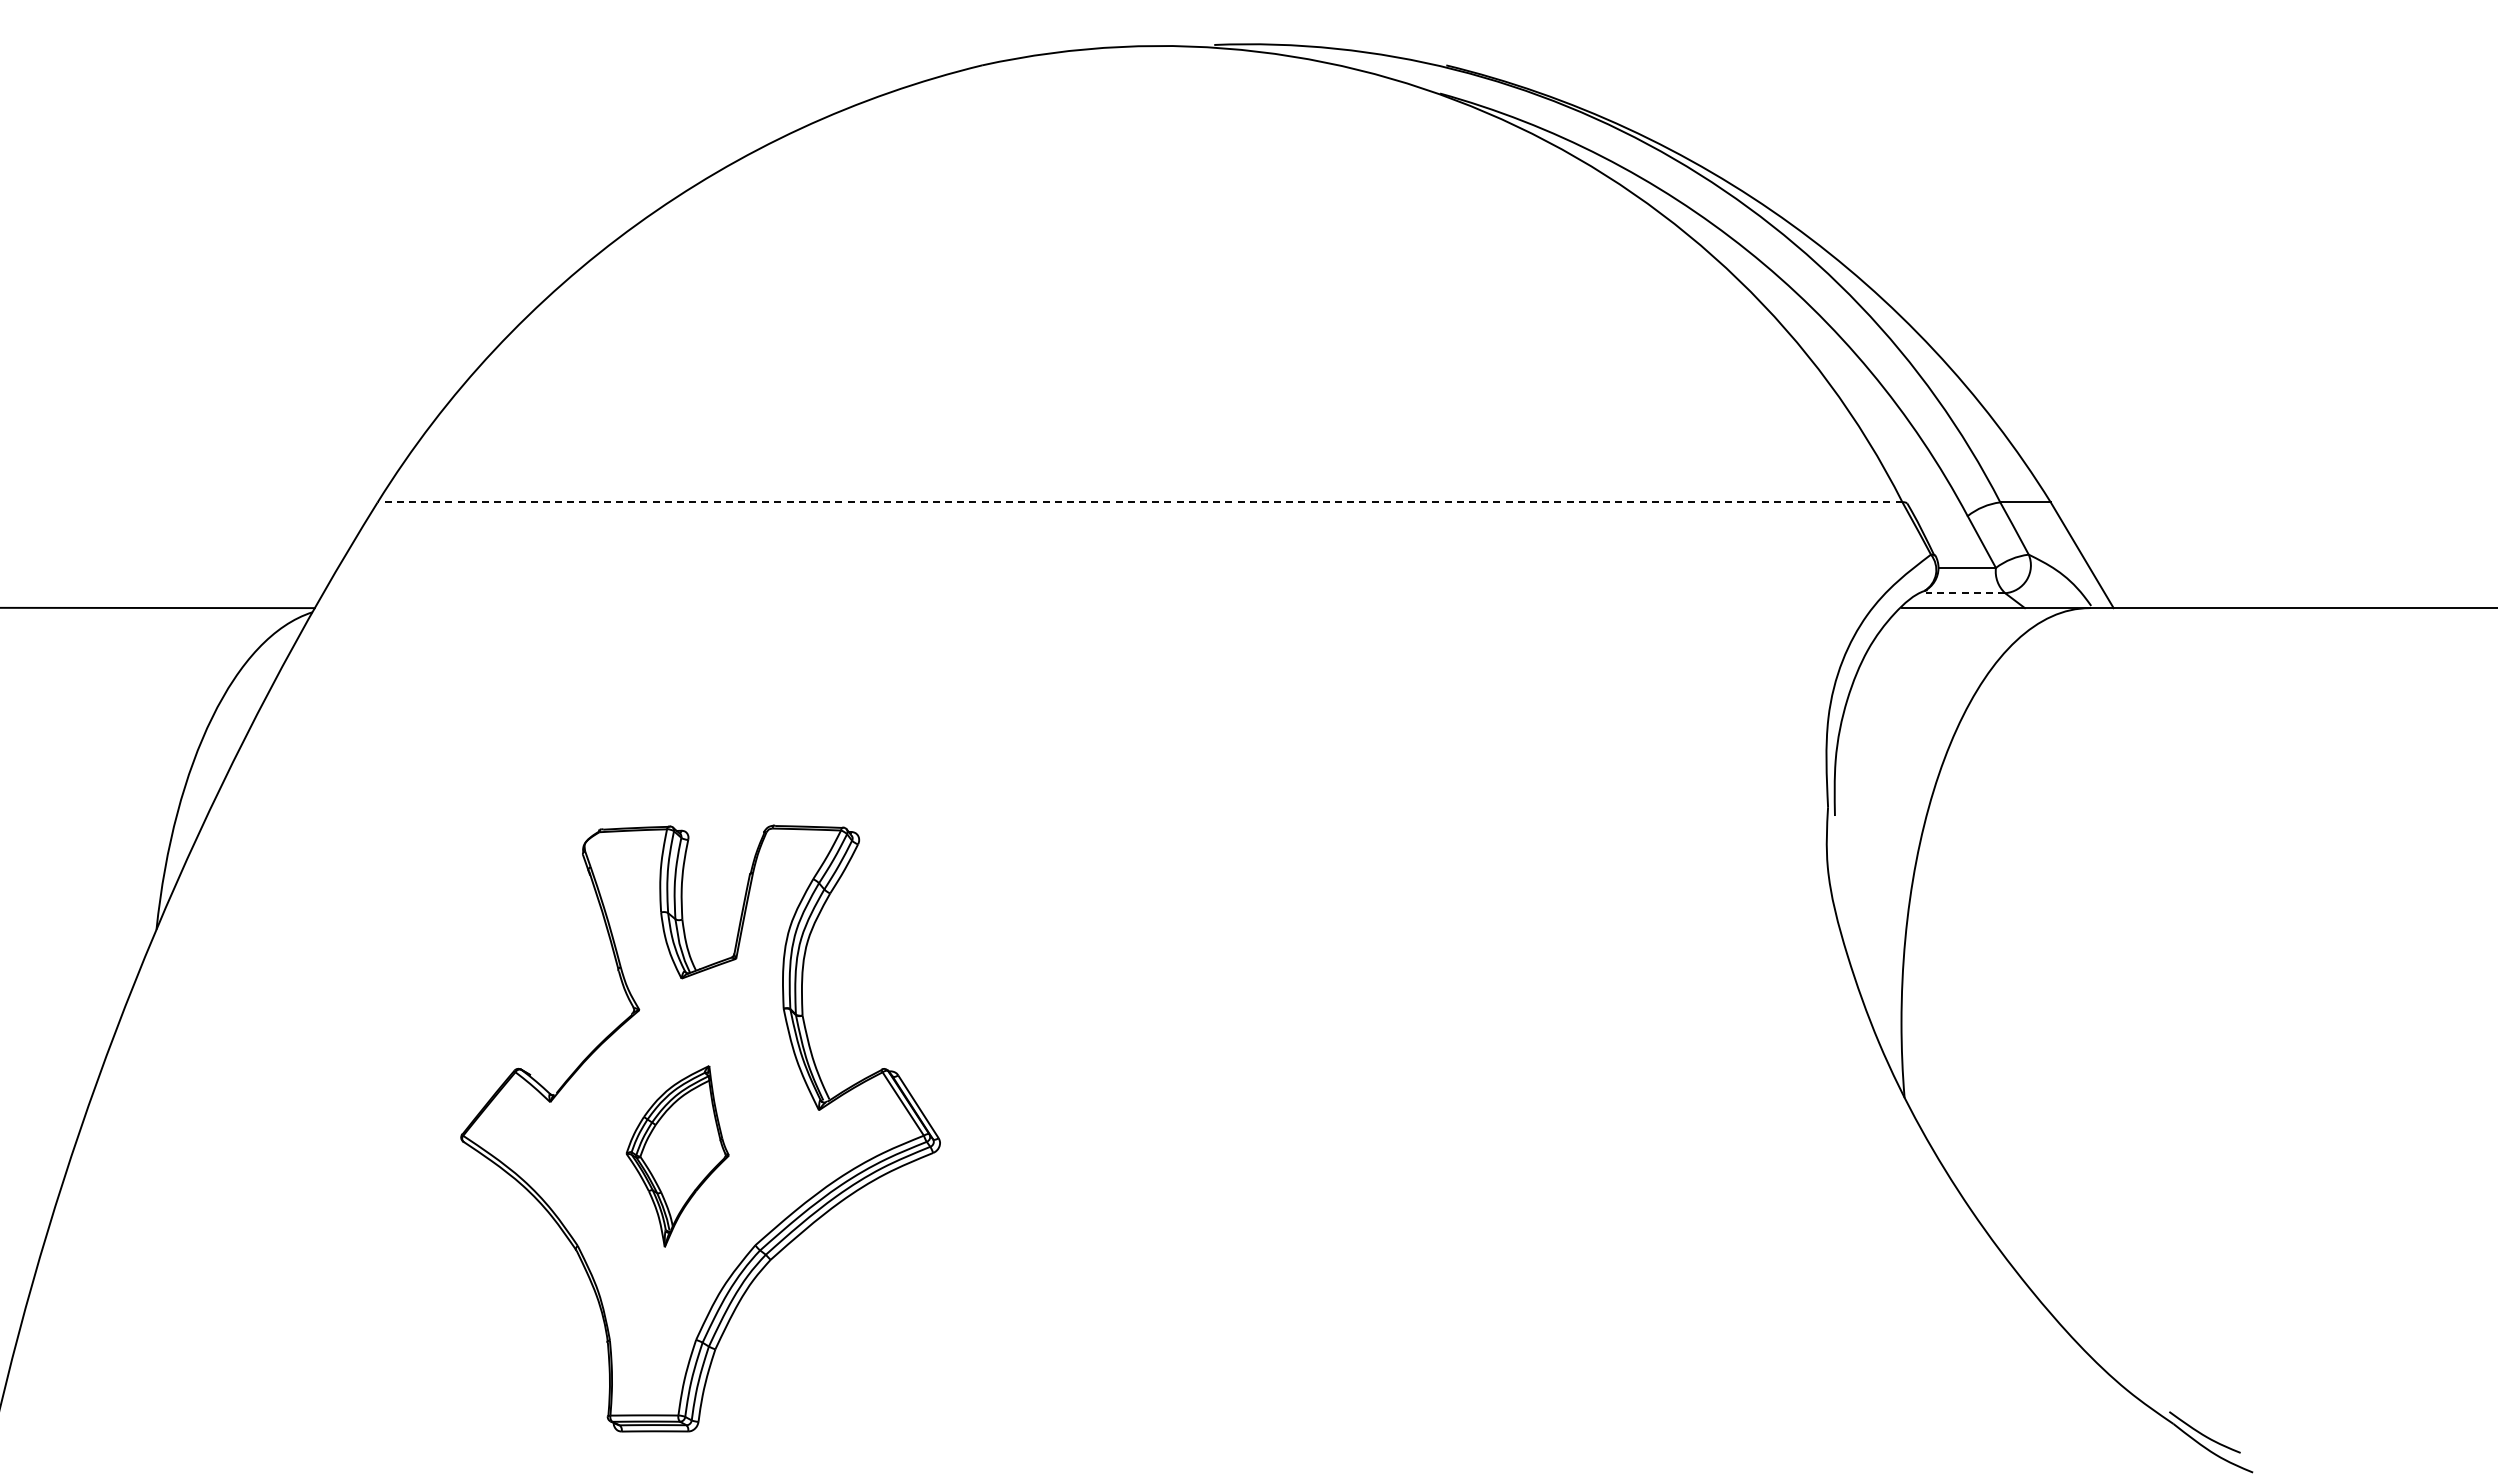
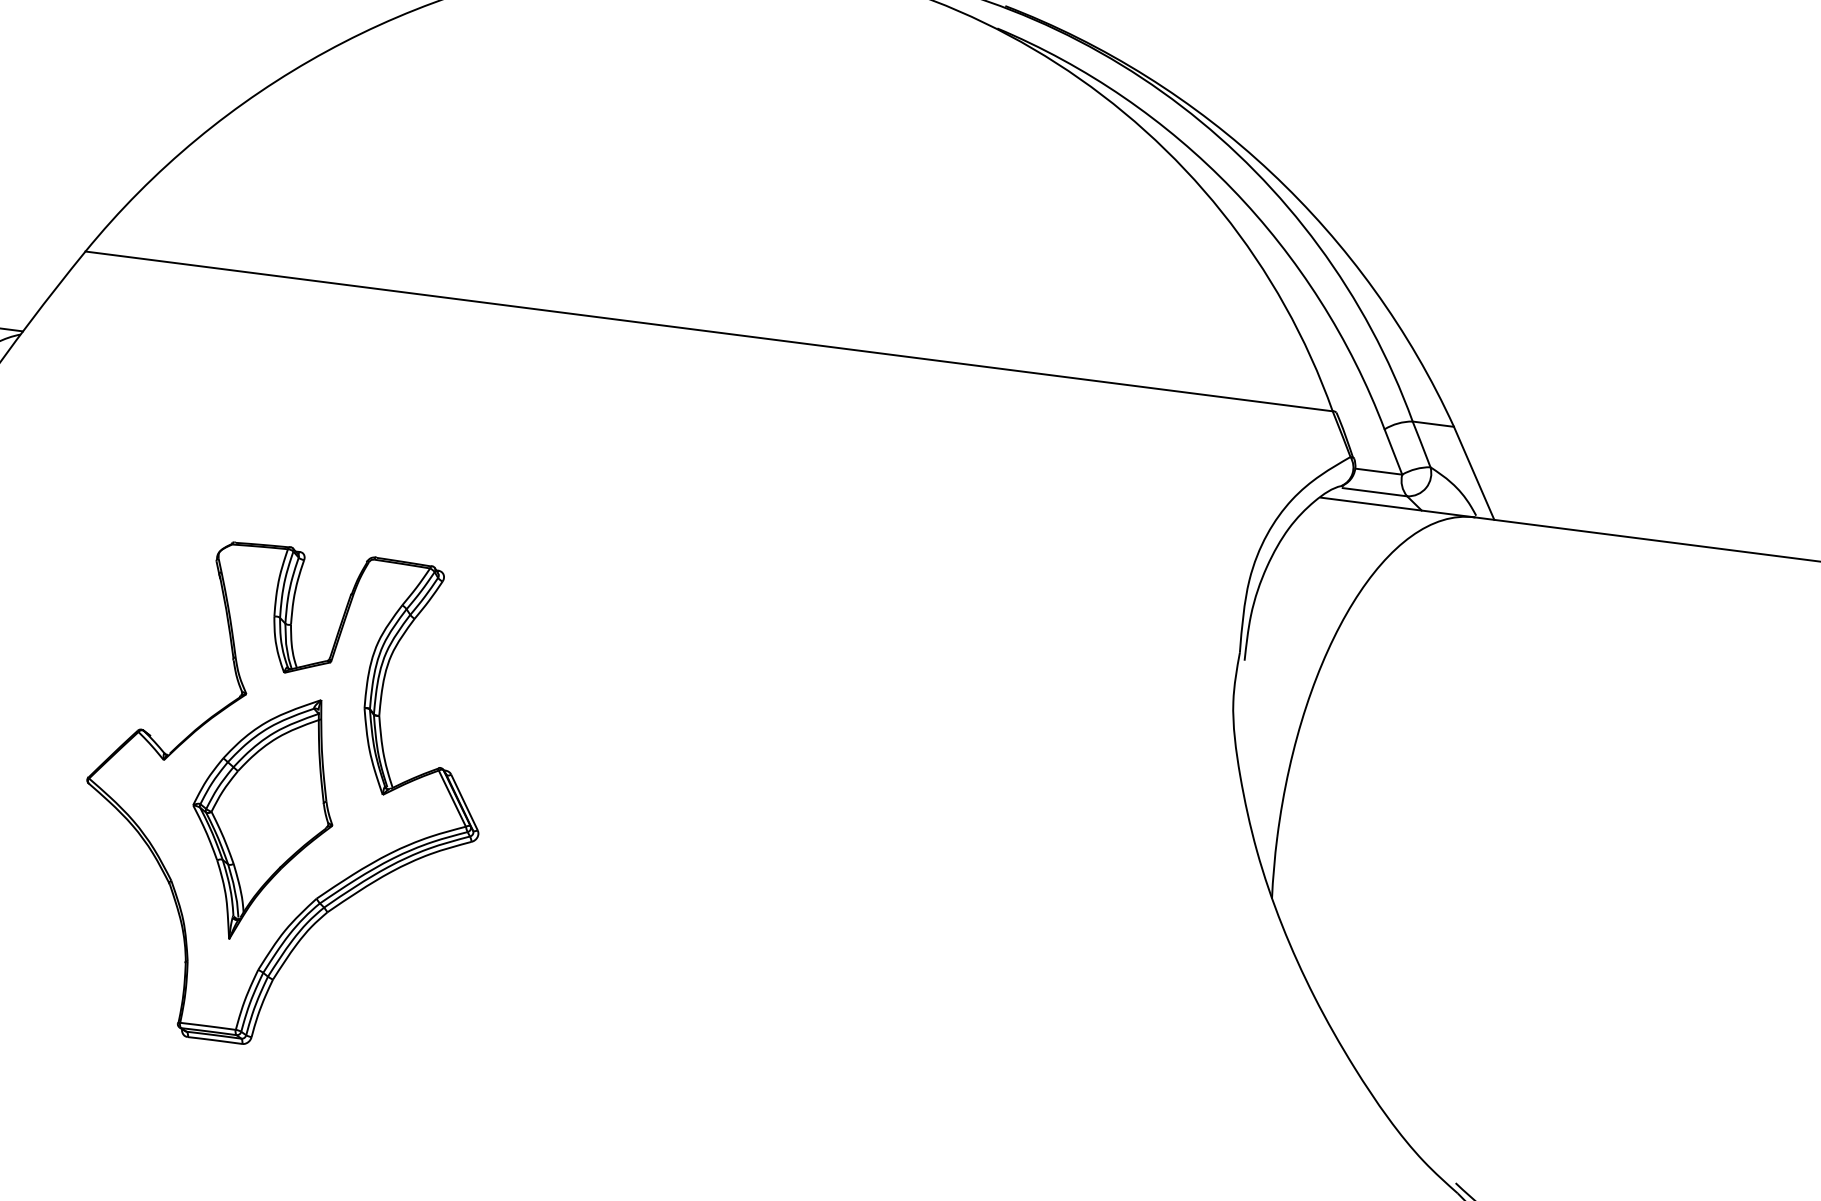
line: (1139, 502) -> (708, 331), dashed -> solid
line: (1965, 593) -> (1374, 492), dashed -> solid
part: (677, 1156) -> (262, 817), size x1.67

